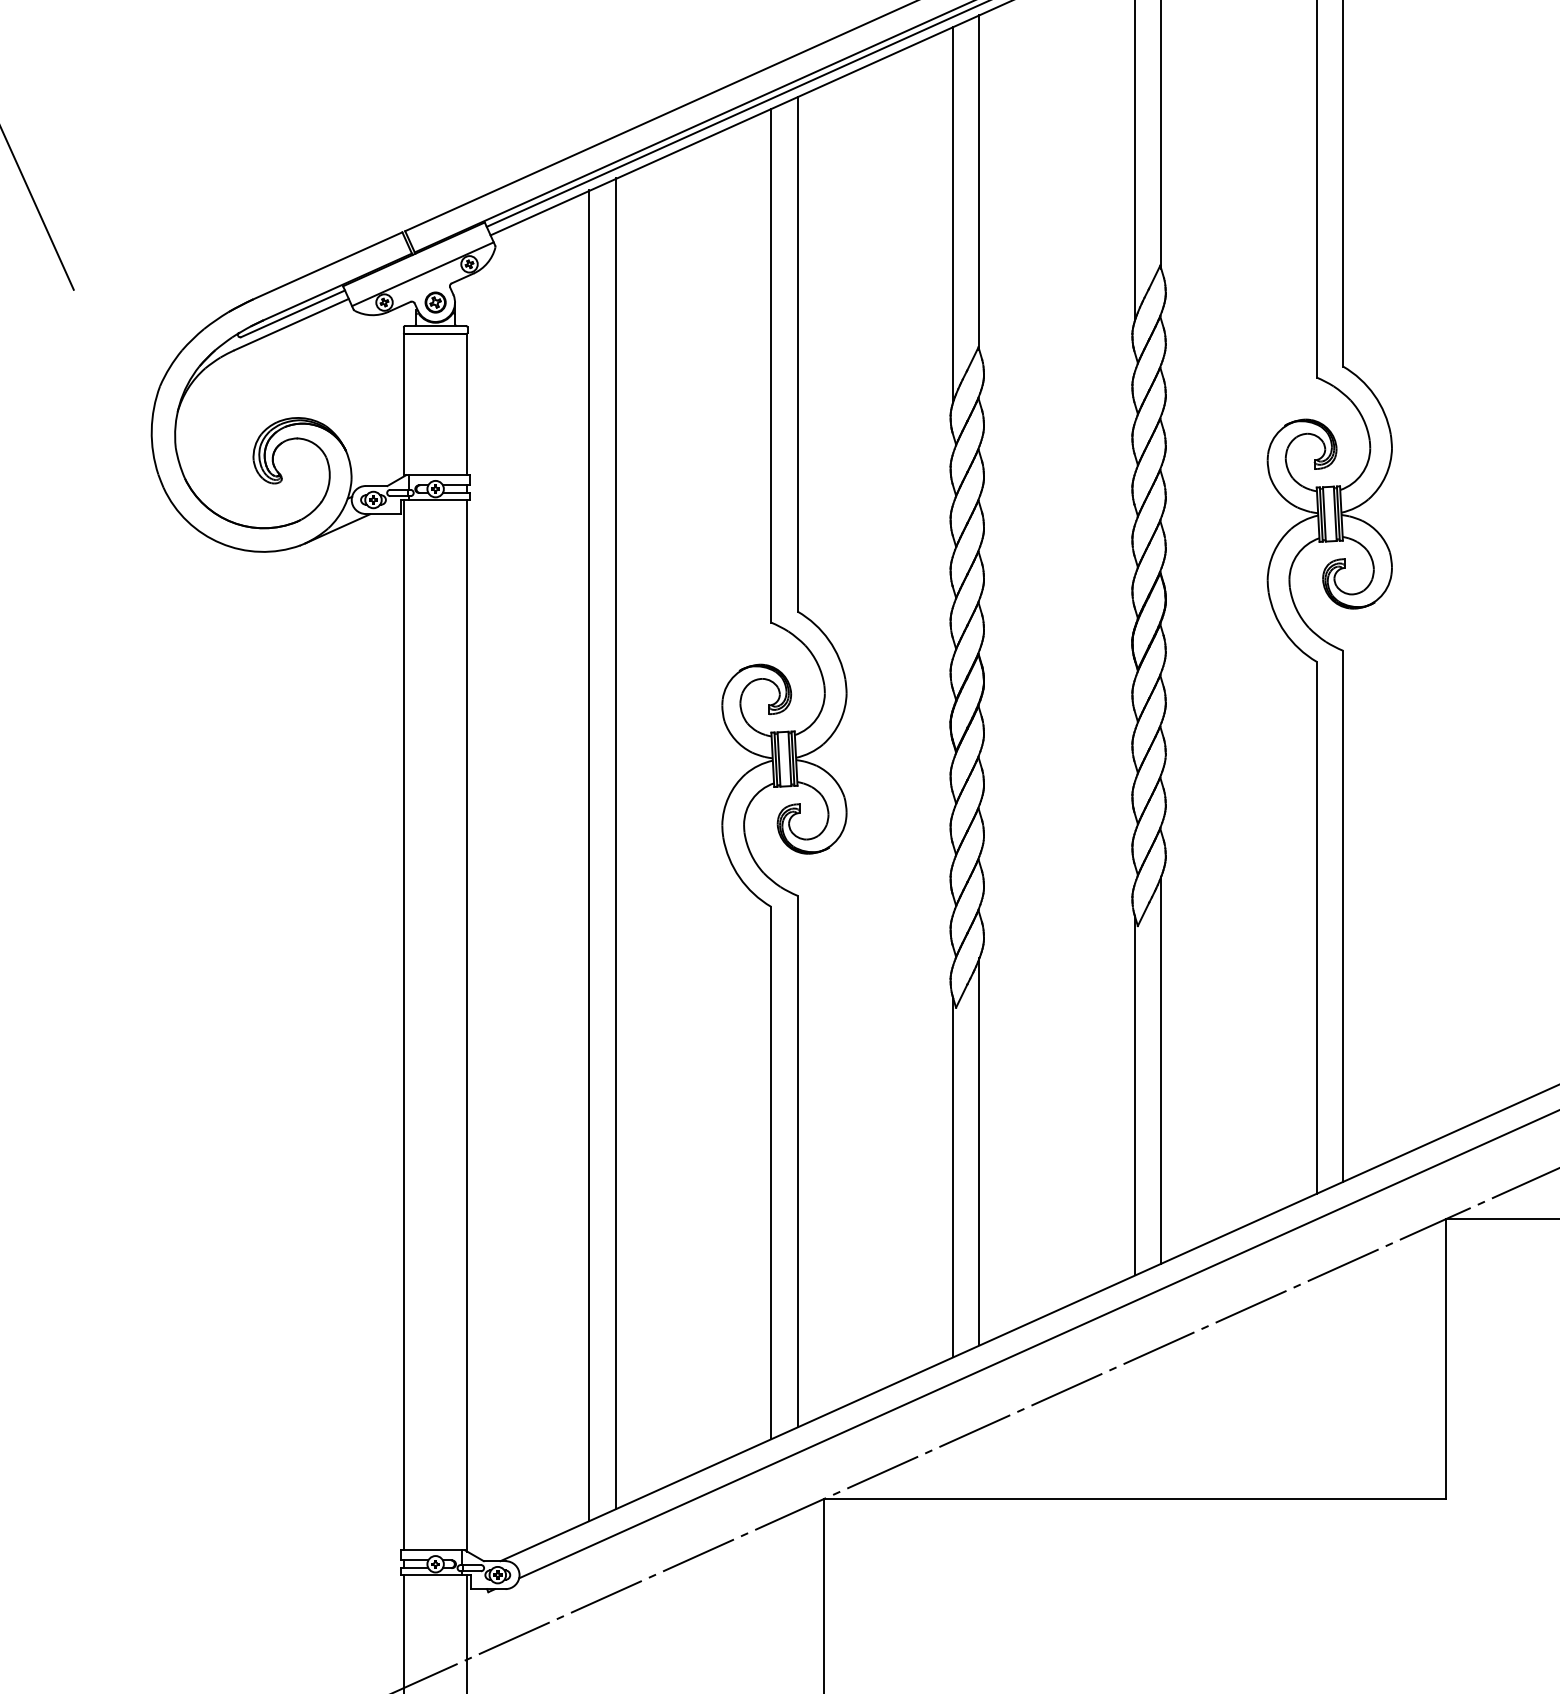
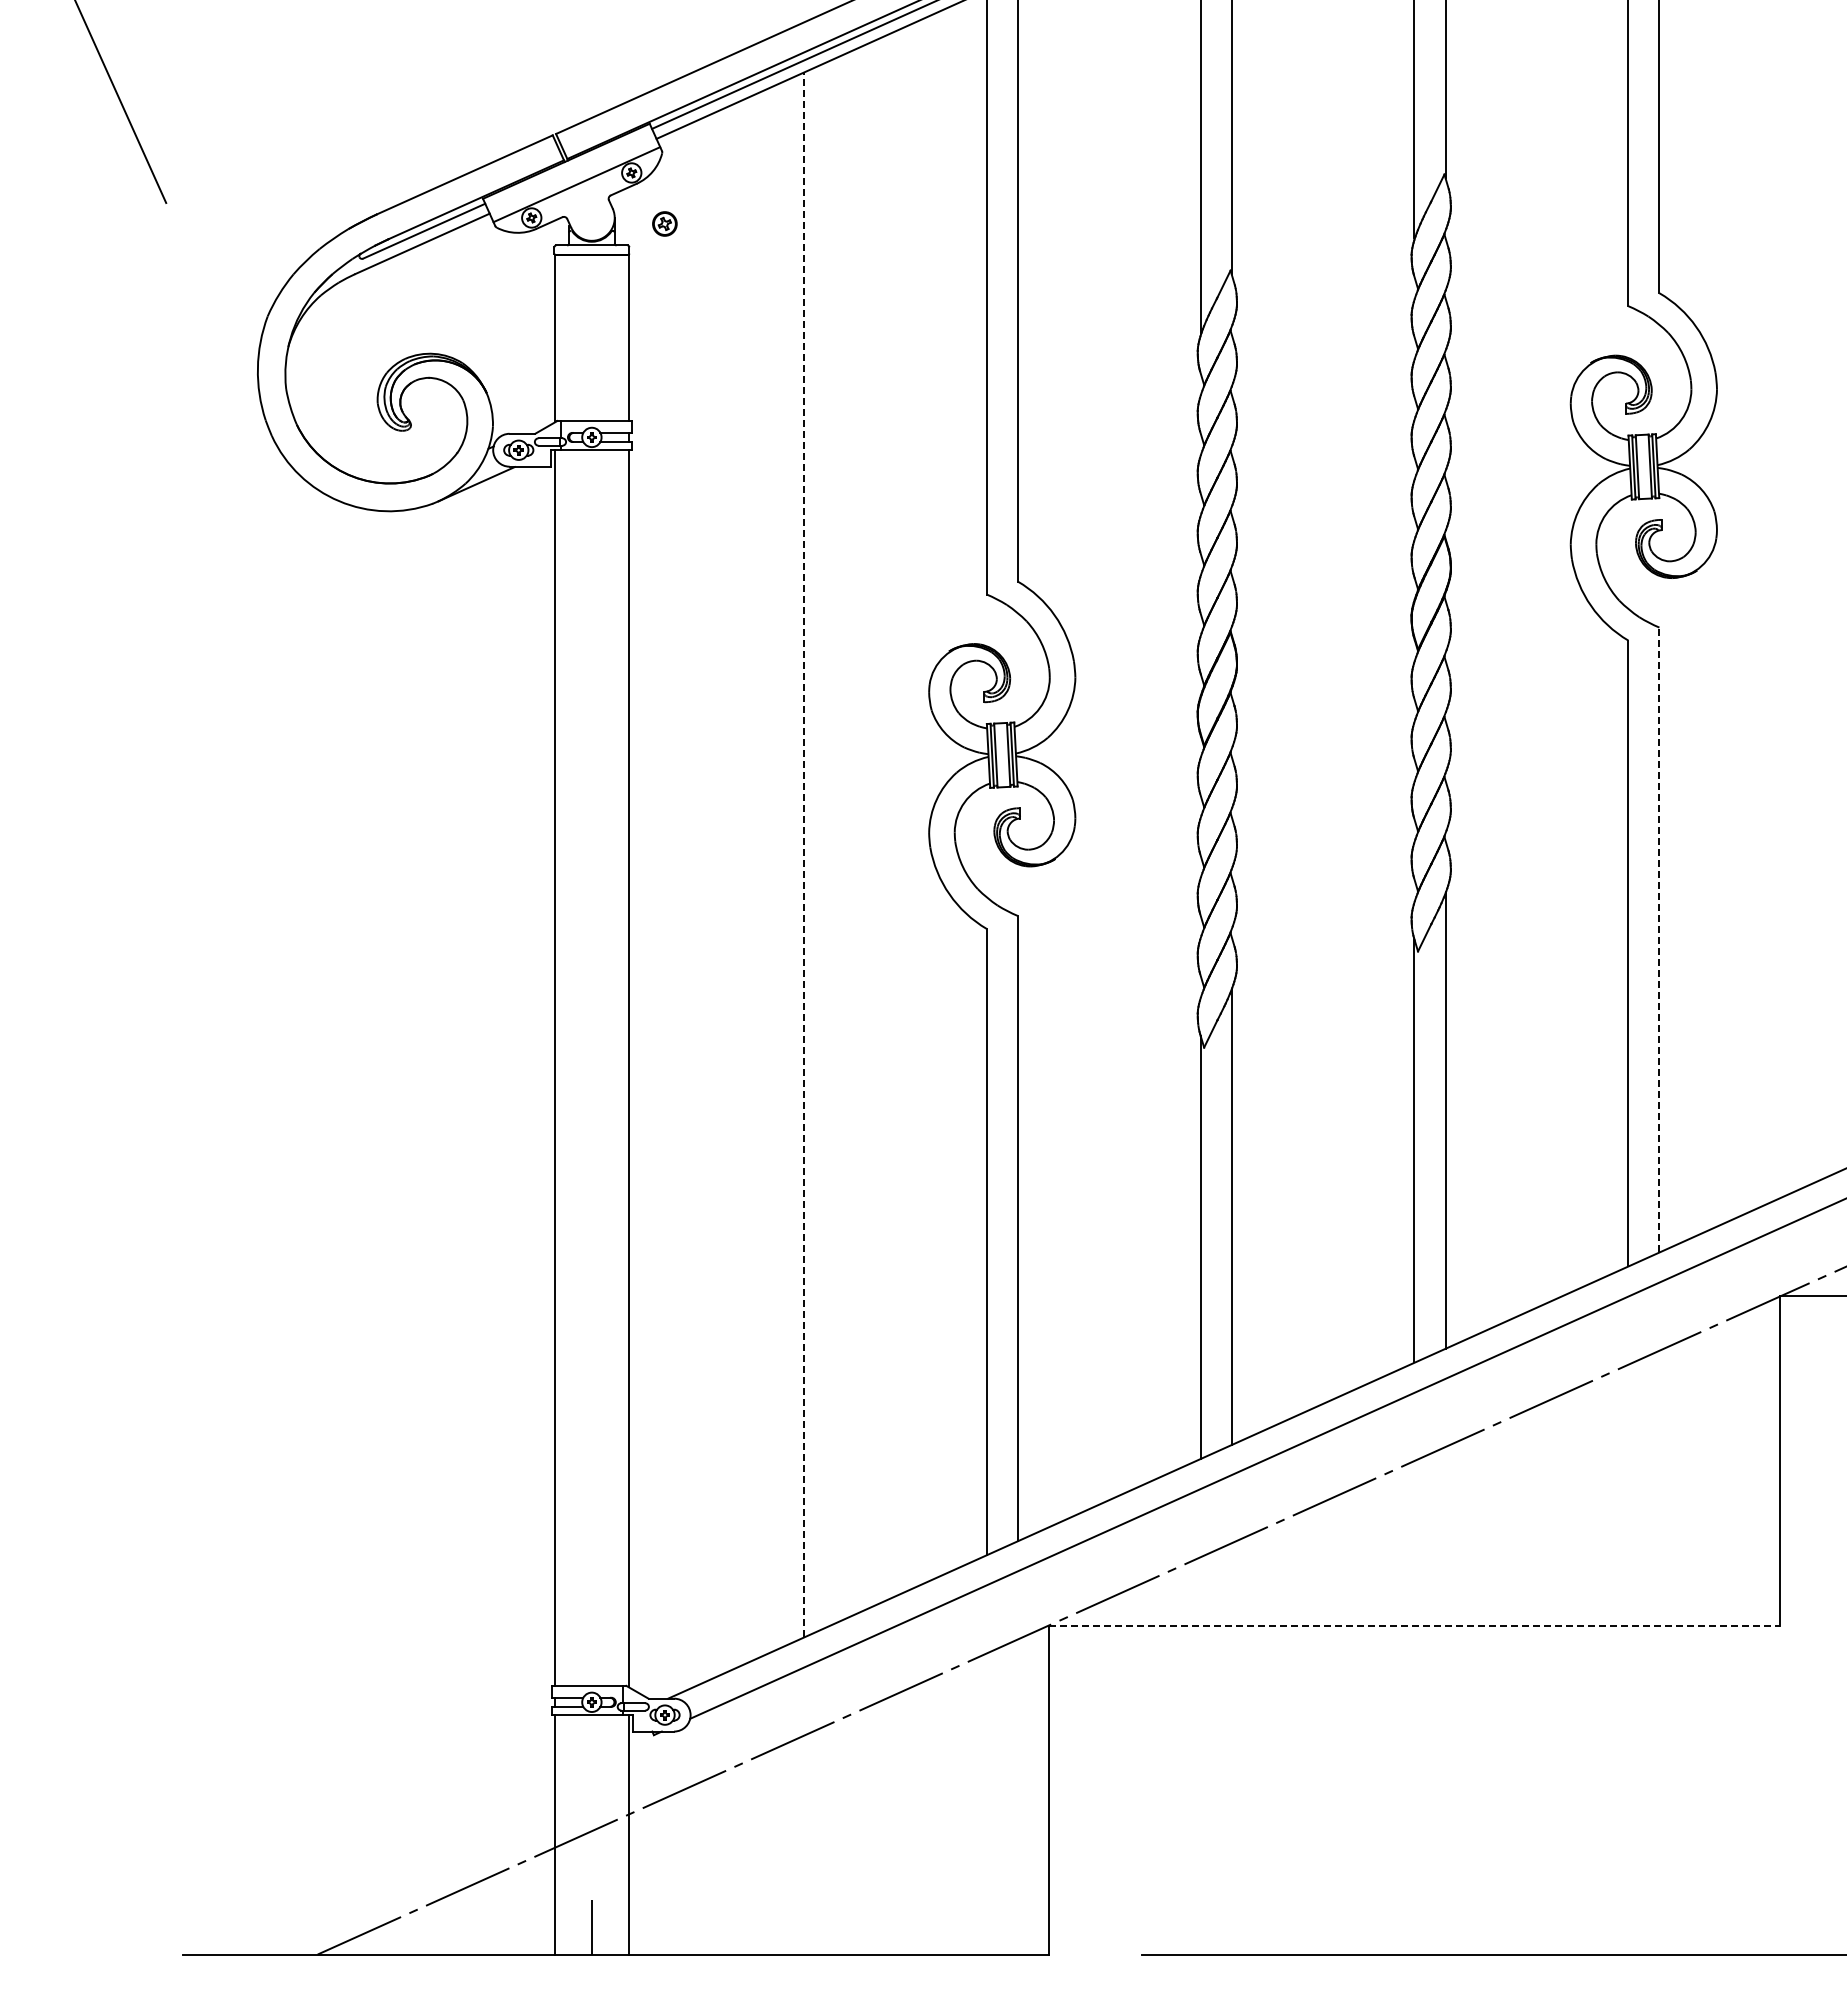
part: (435, 302) -> (664, 223), moved
line: (615, 843) -> (803, 854), solid -> dashed
line: (589, 854) -> (772, 867), removed
line: (1343, 915) -> (1659, 939), solid -> dashed
line: (1134, 1498) -> (1414, 1625), solid -> dashed

